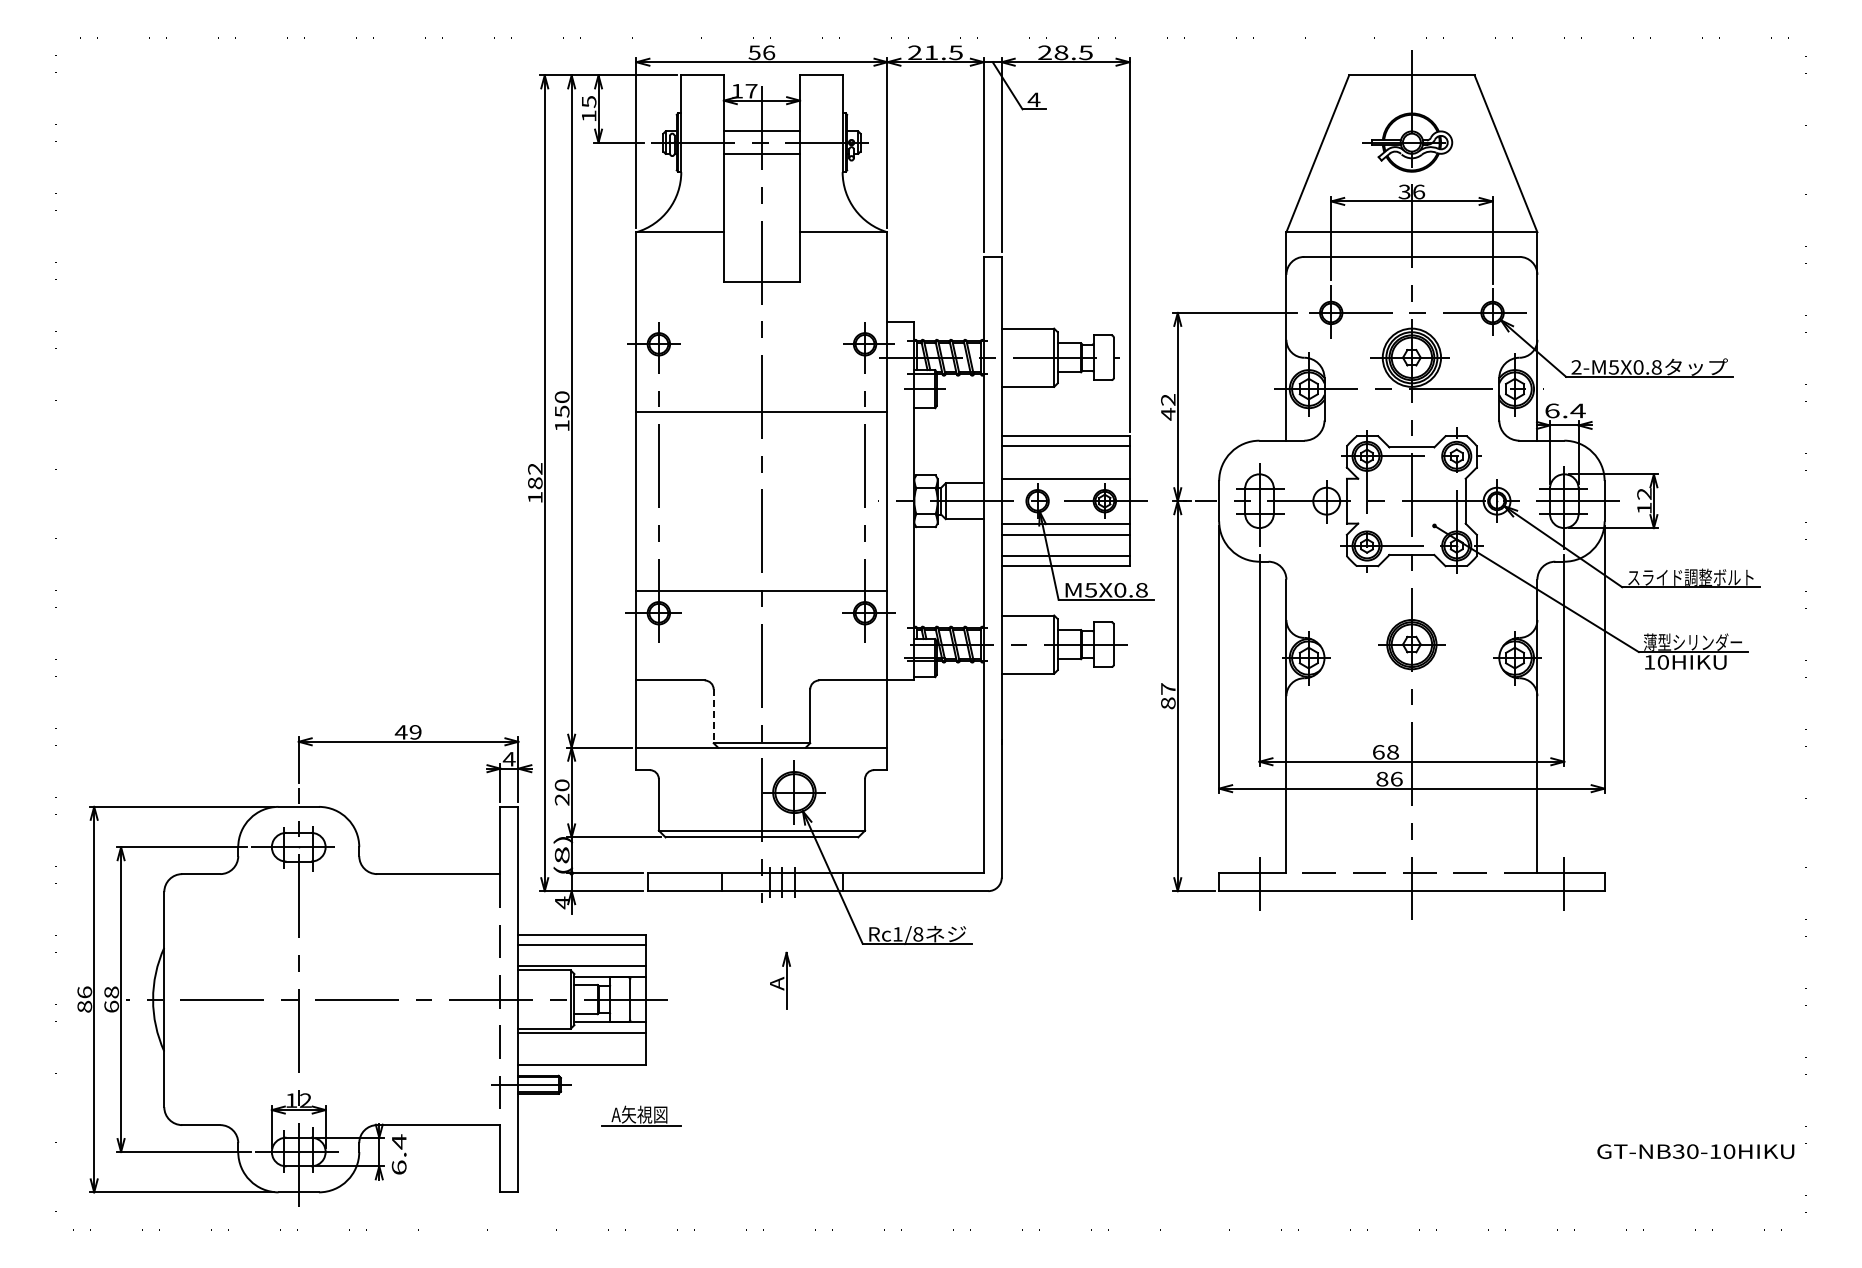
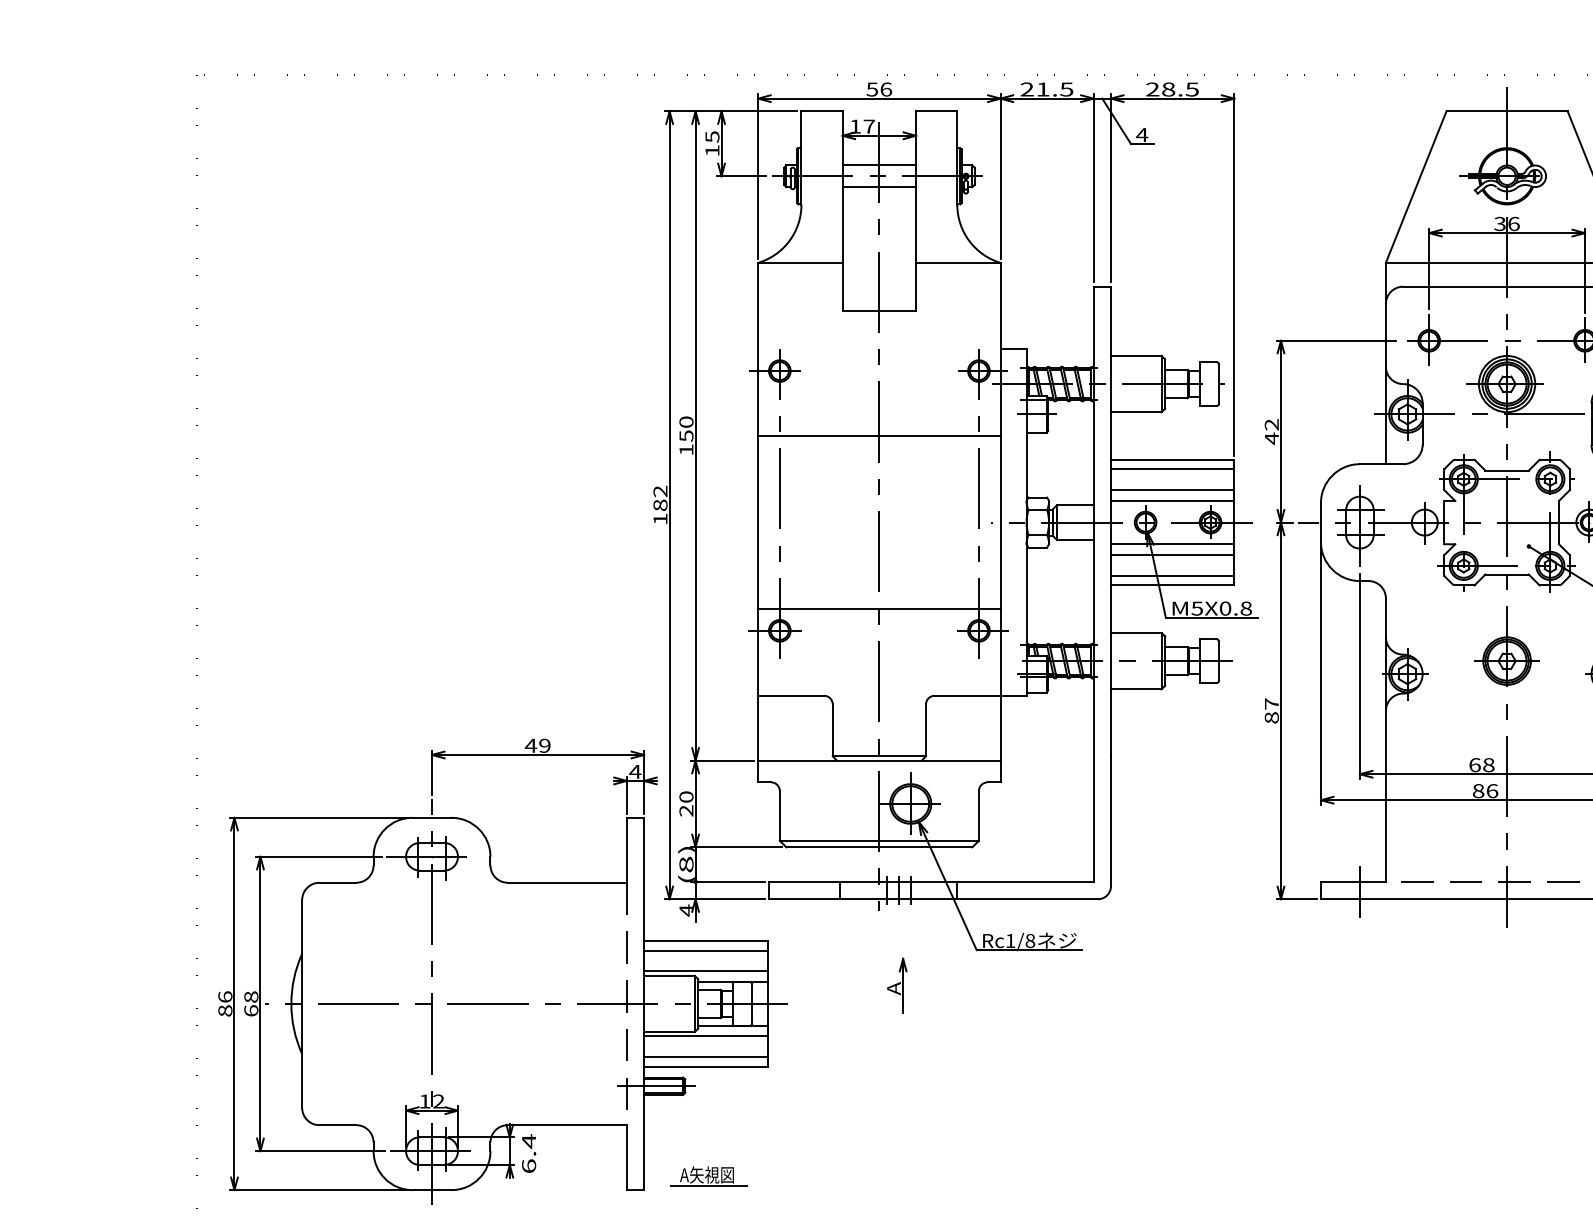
line: (1065, 467) -> (1172, 490), added
line: (713, 716) -> (832, 730), dashed -> solid
line: (582, 1054) -> (706, 1056), added
part: (641, 1115) -> (708, 1175), moved

